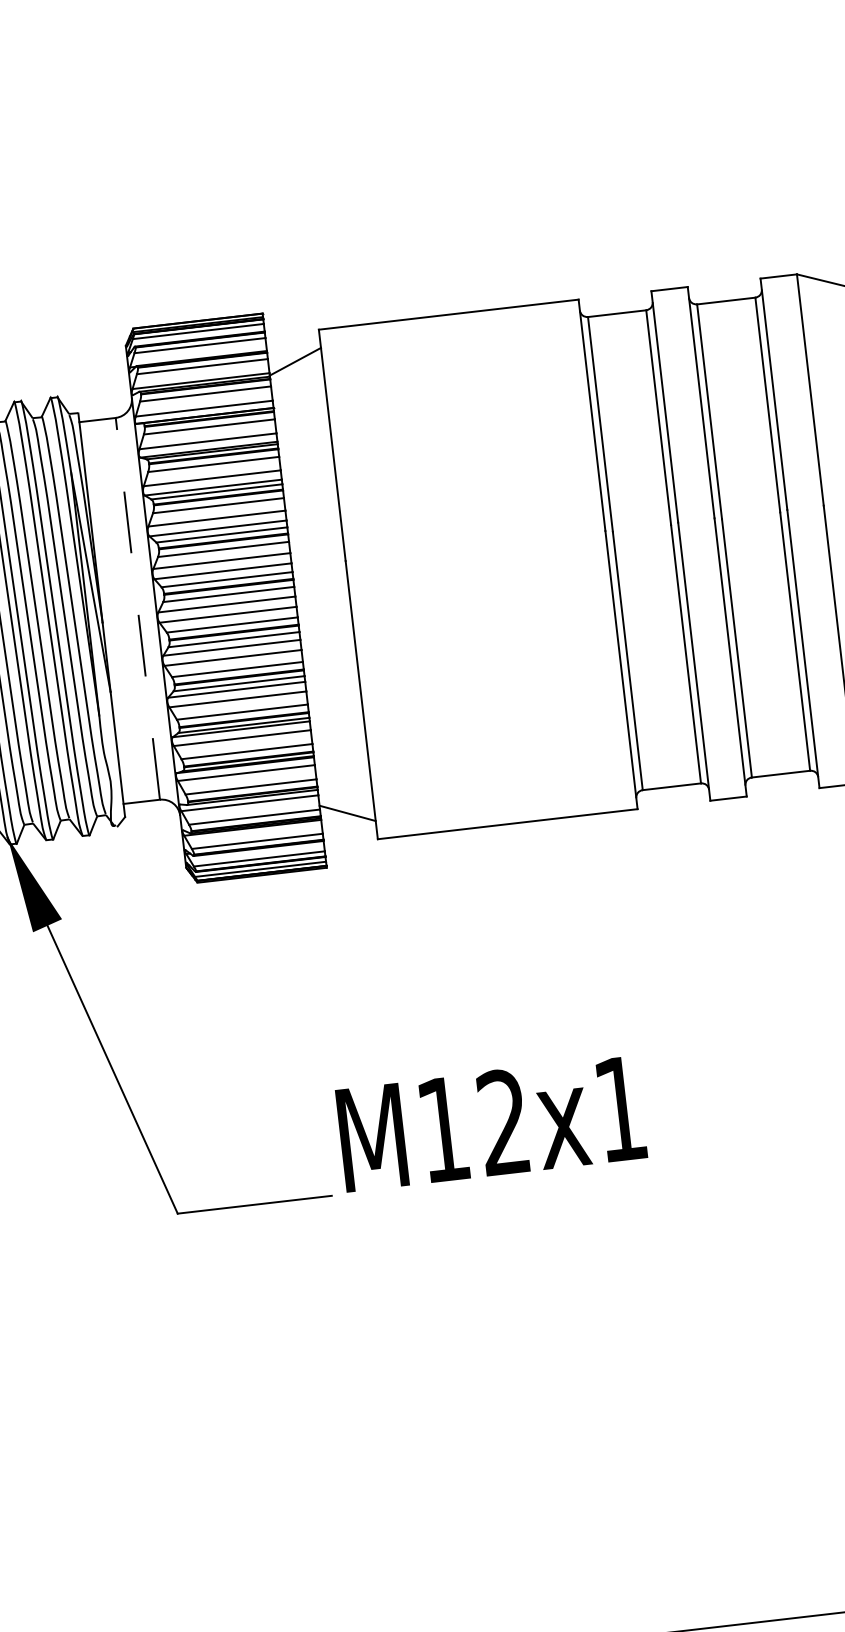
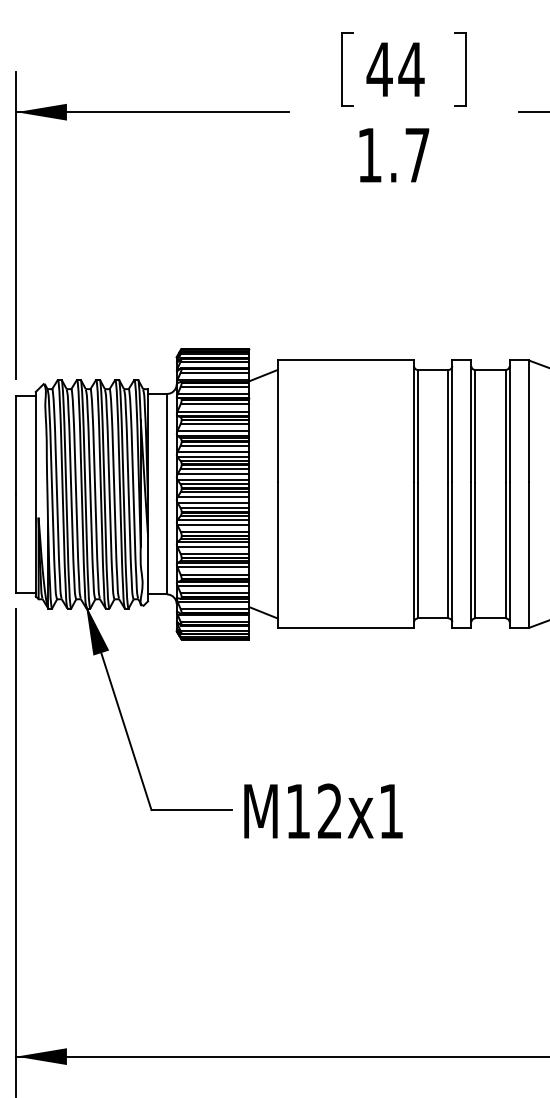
line: (138, 607) -> (167, 493), dashed -> solid
text: (491, 1122) -> (323, 810), moved

